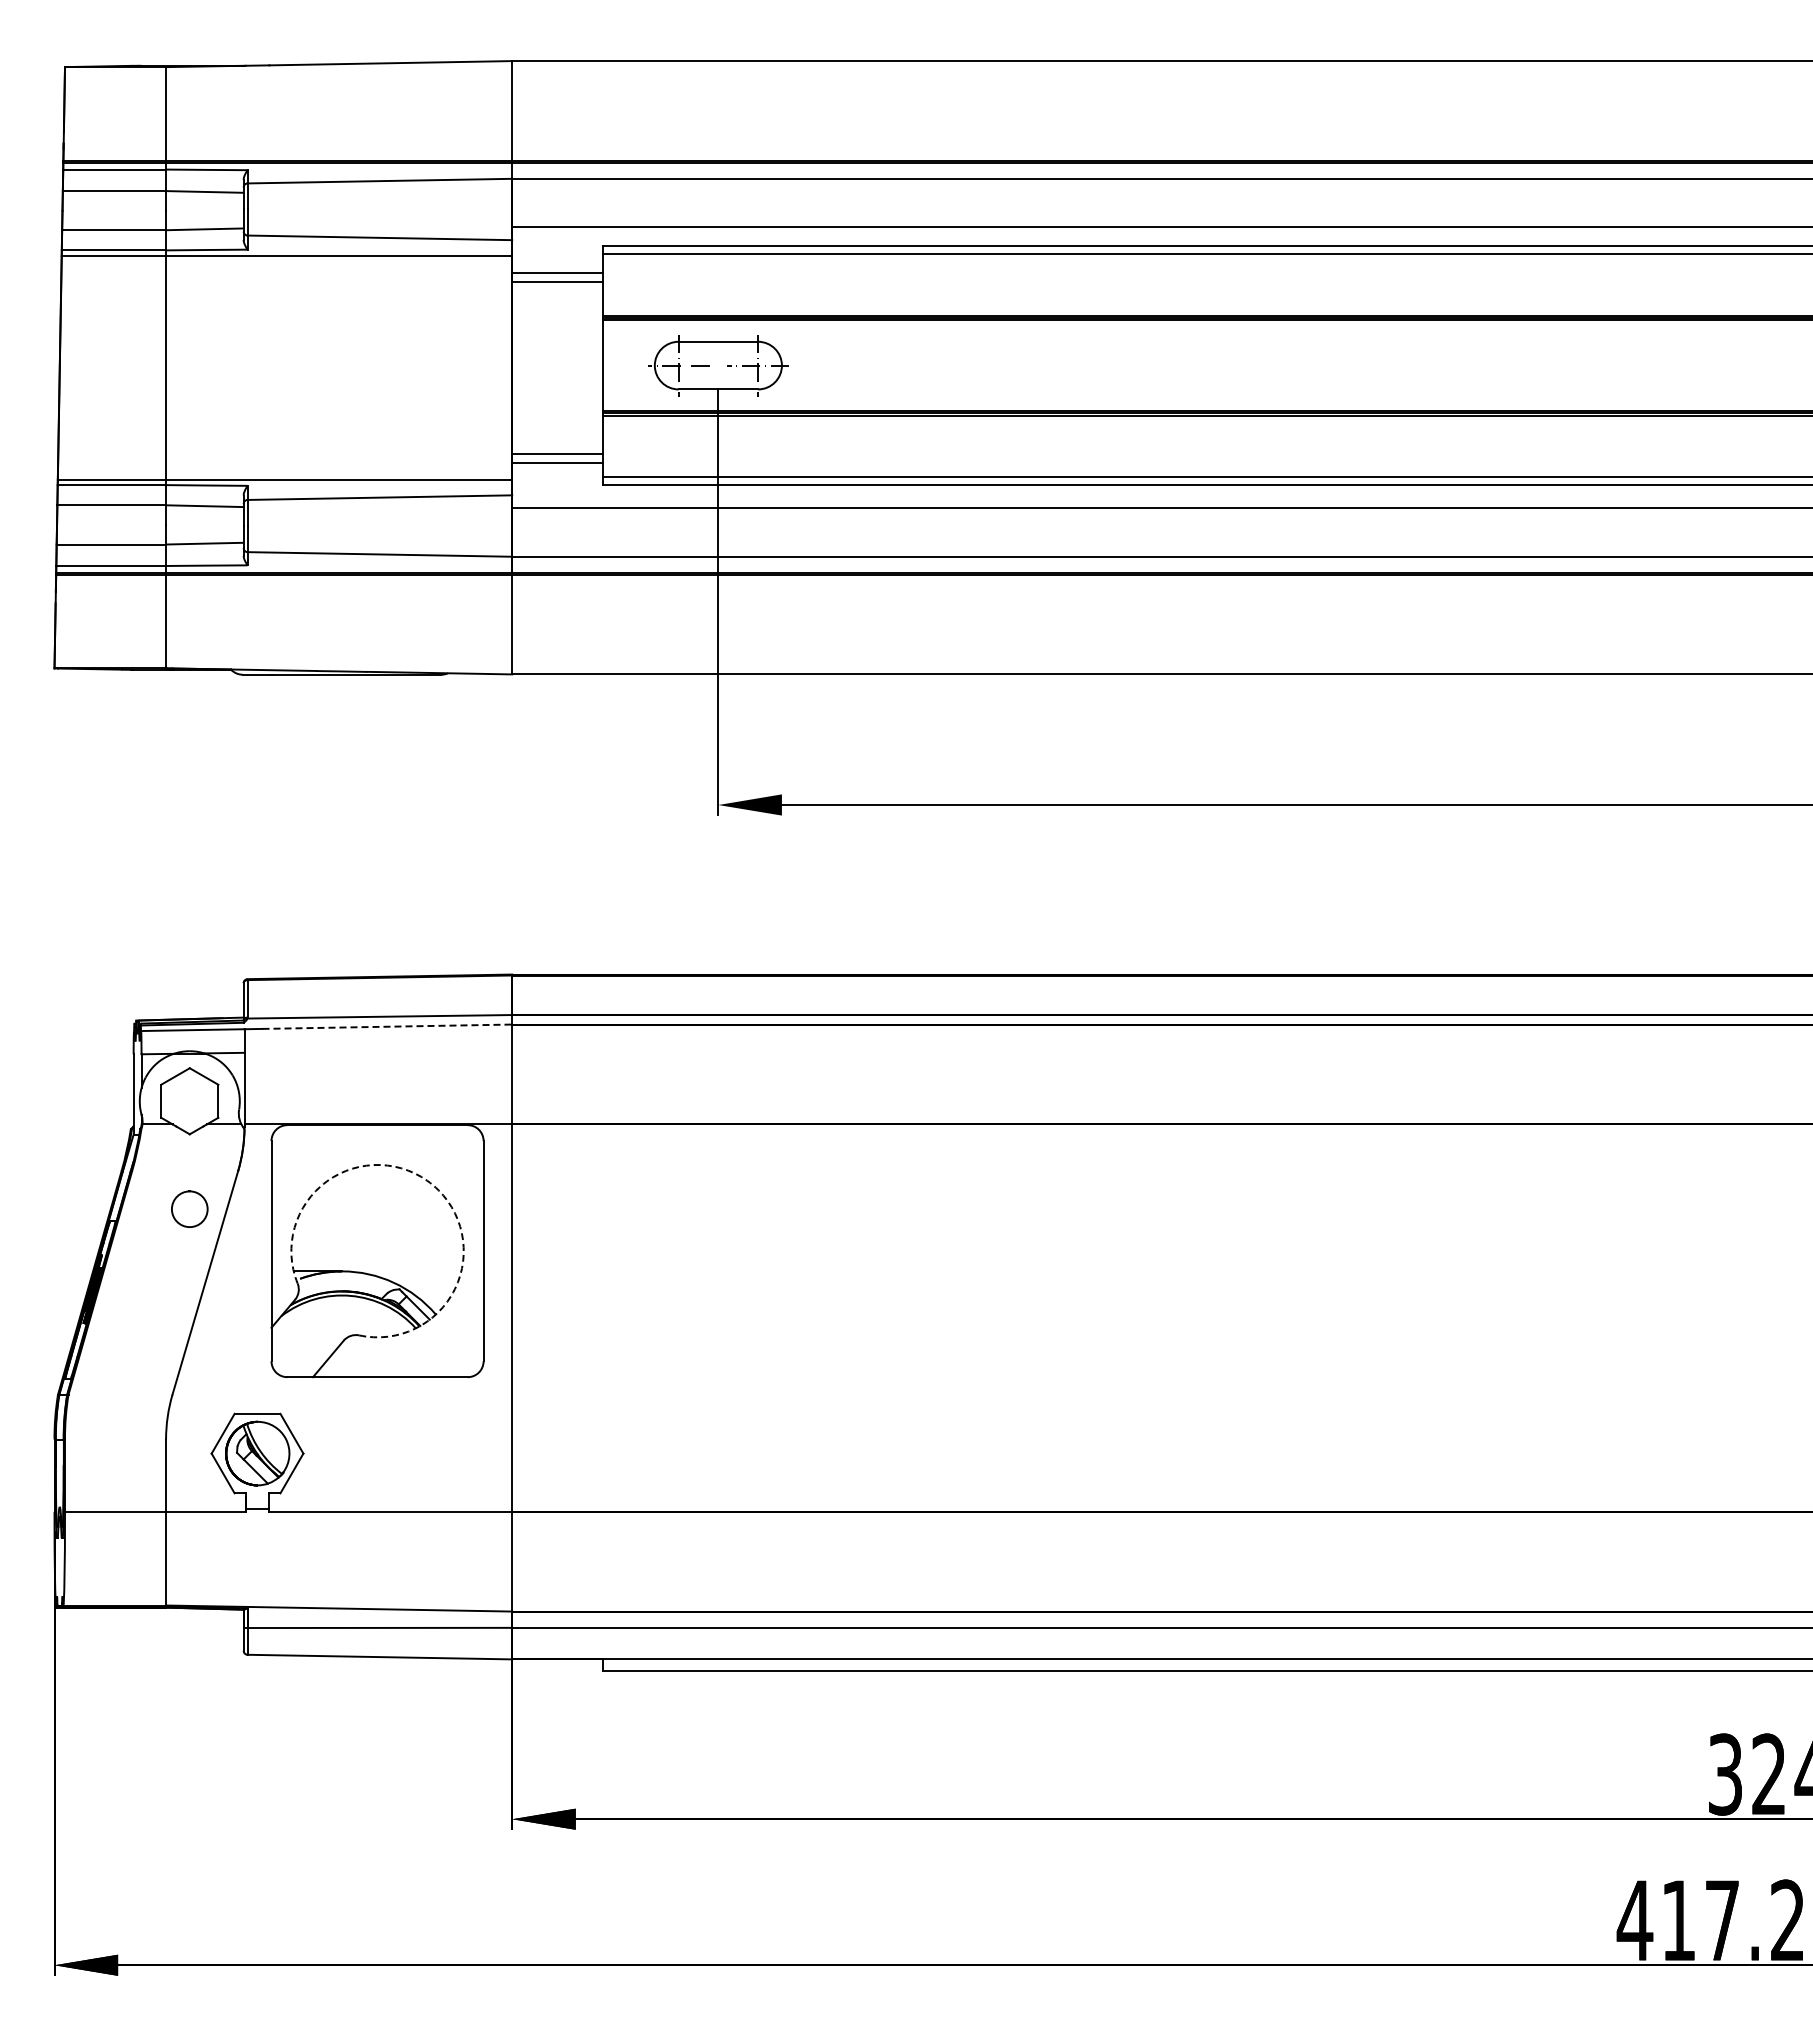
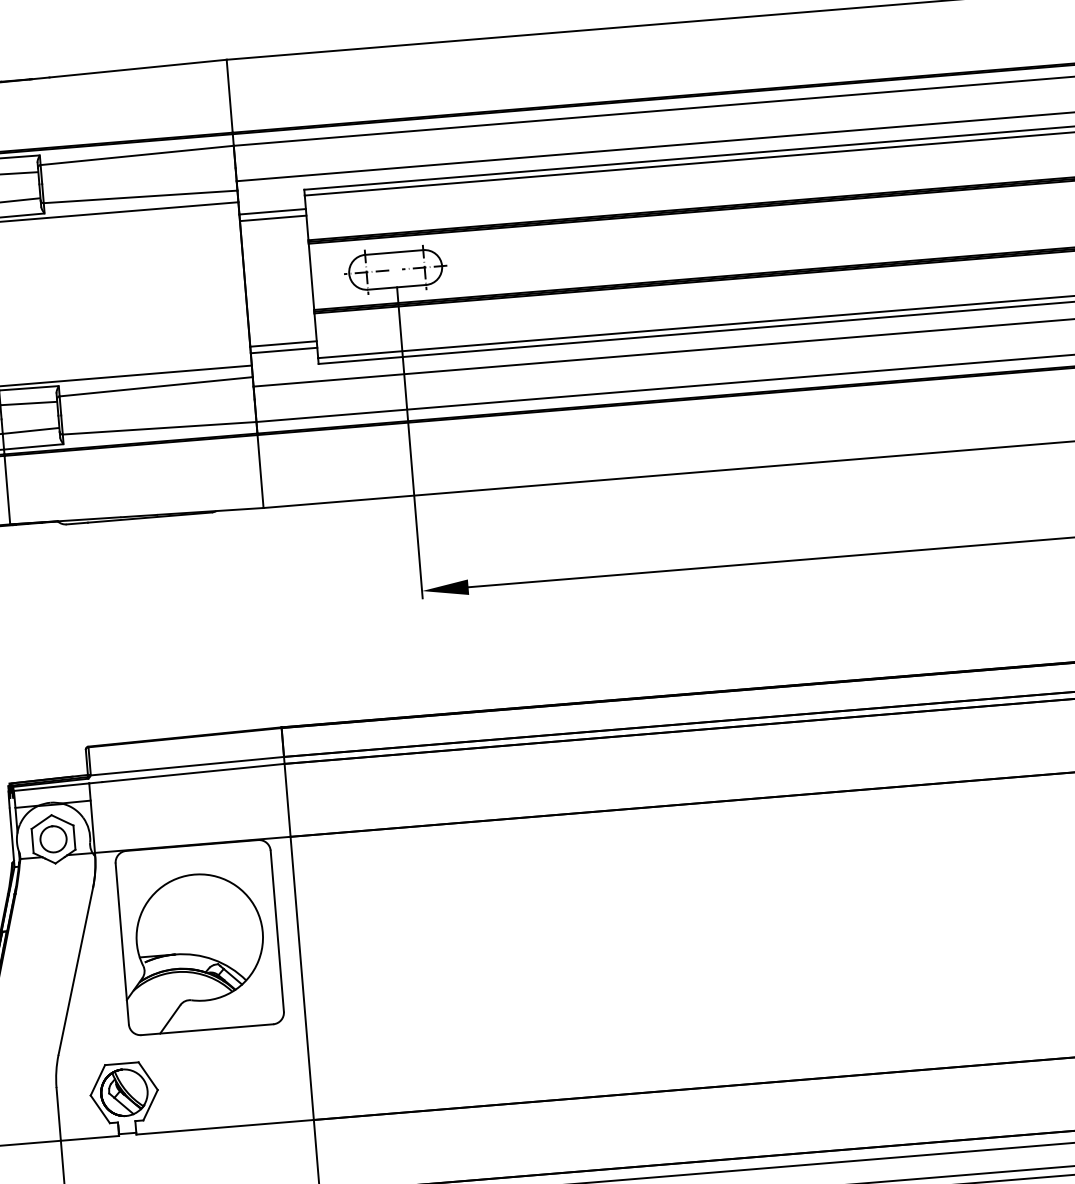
line: (387, 1026) -> (193, 772), dashed -> solid
arc: (433, 1185) -> (236, 886), dashed -> solid
part: (189, 1208) -> (53, 838), moved

